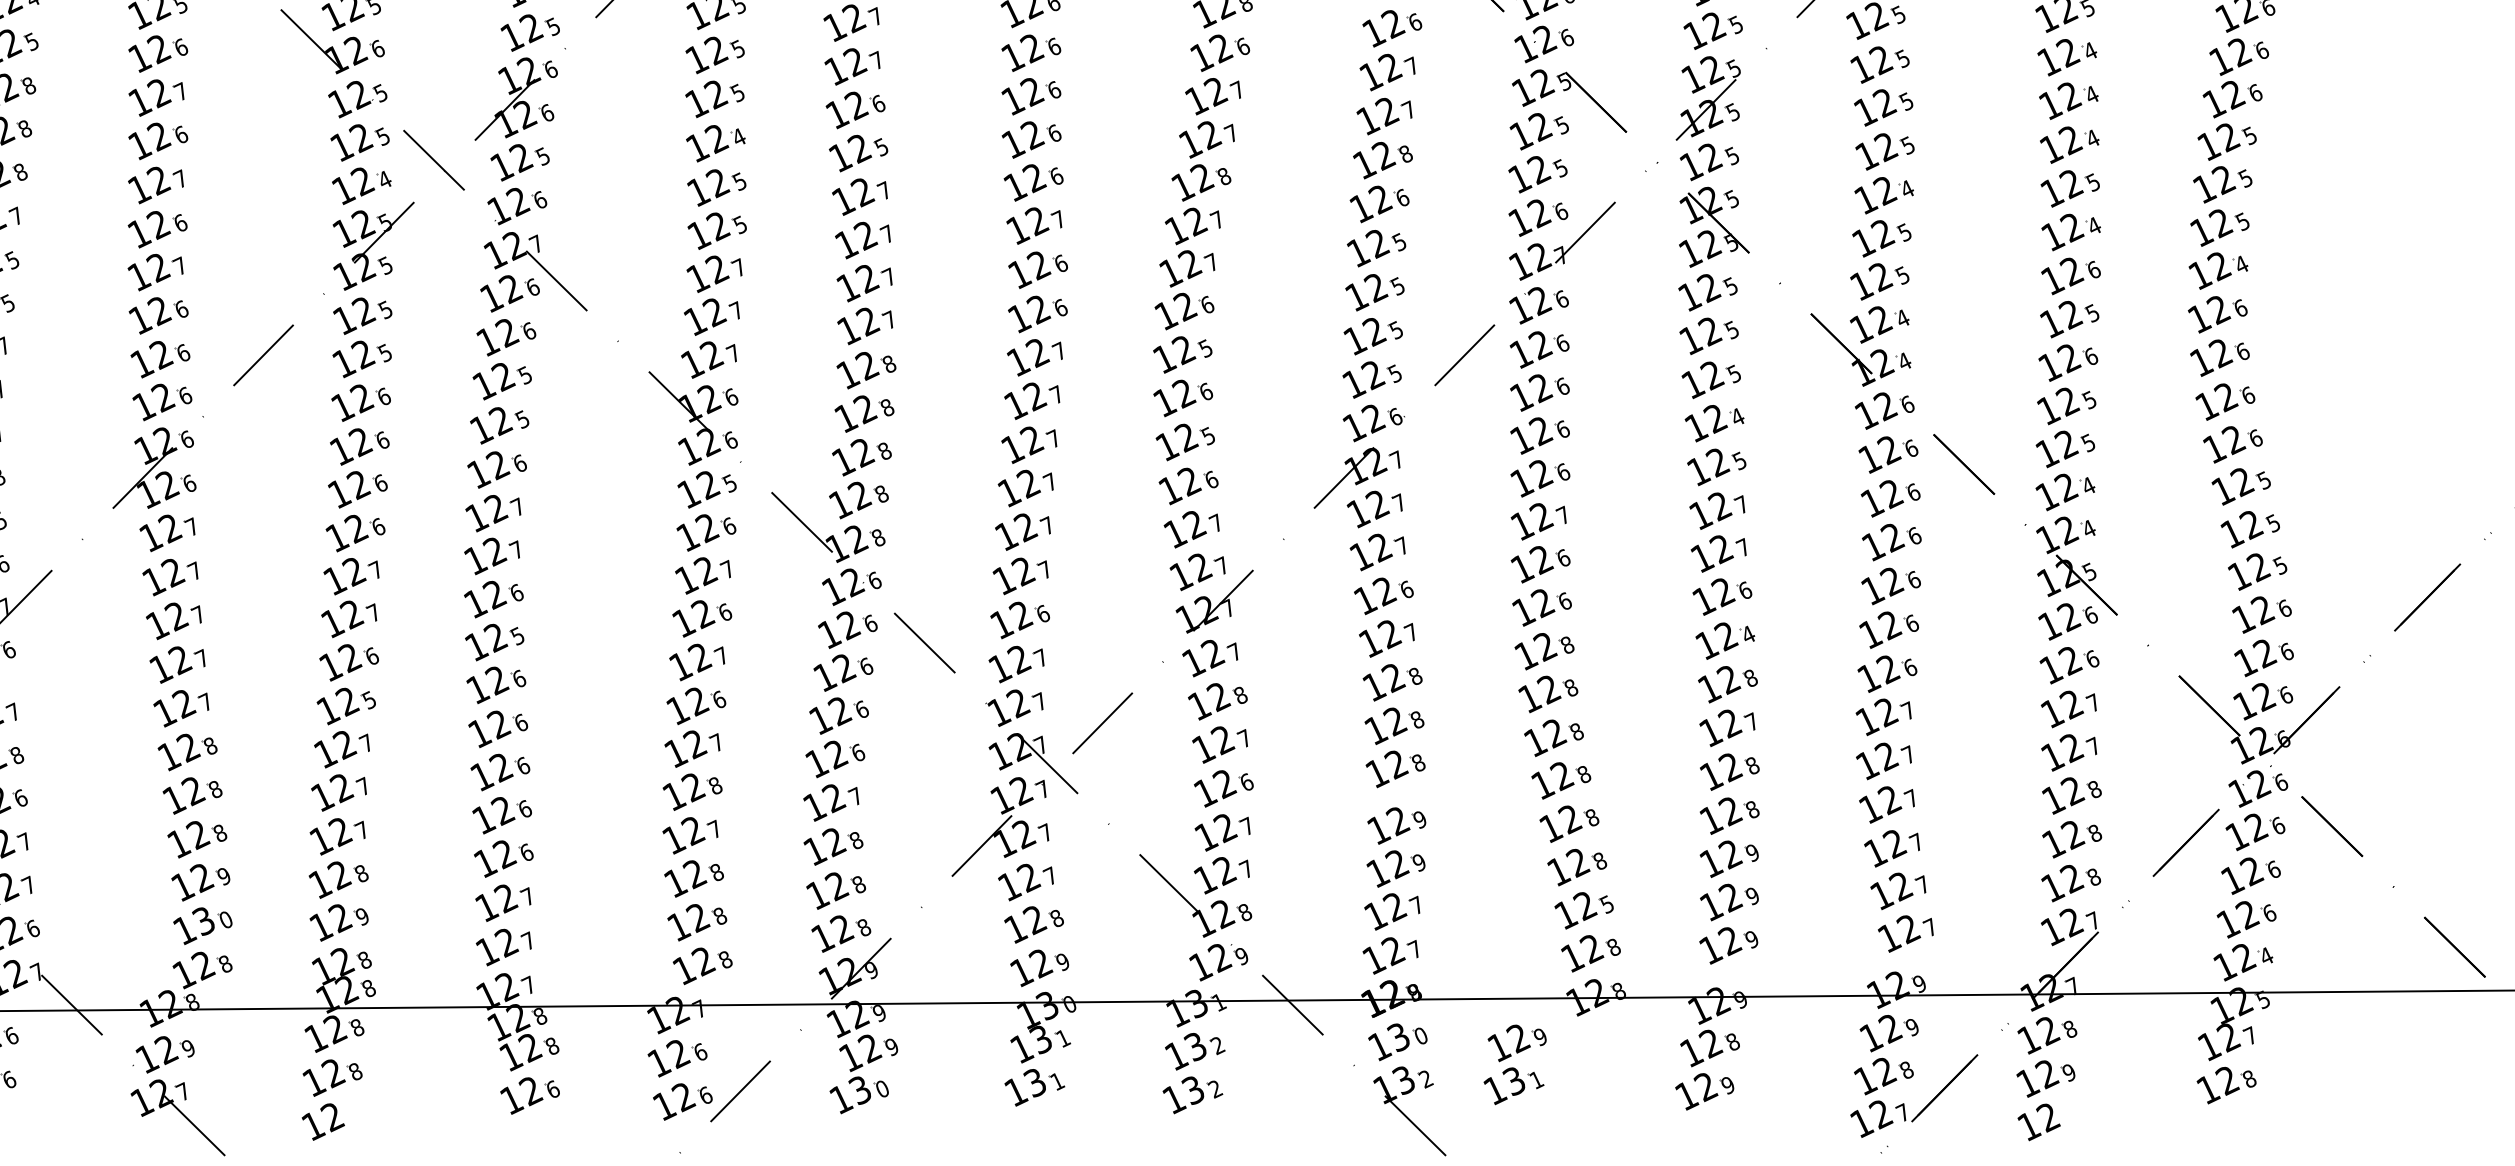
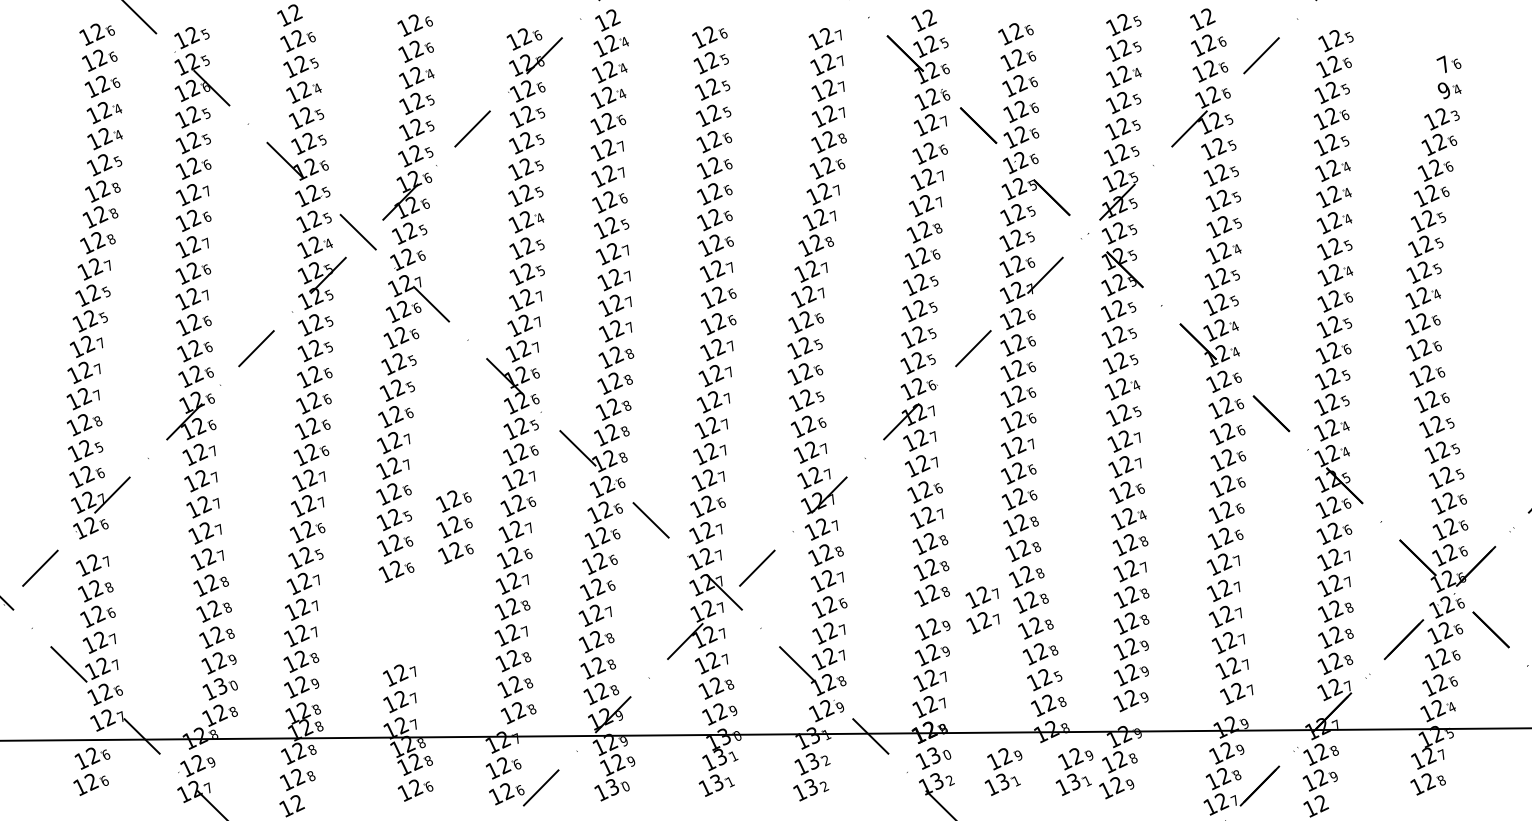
part: (1479, 794) -> (982, 610), added
part: (501, 815) -> (454, 527), moved
part: (1634, 1063) -> (1074, 771), added

